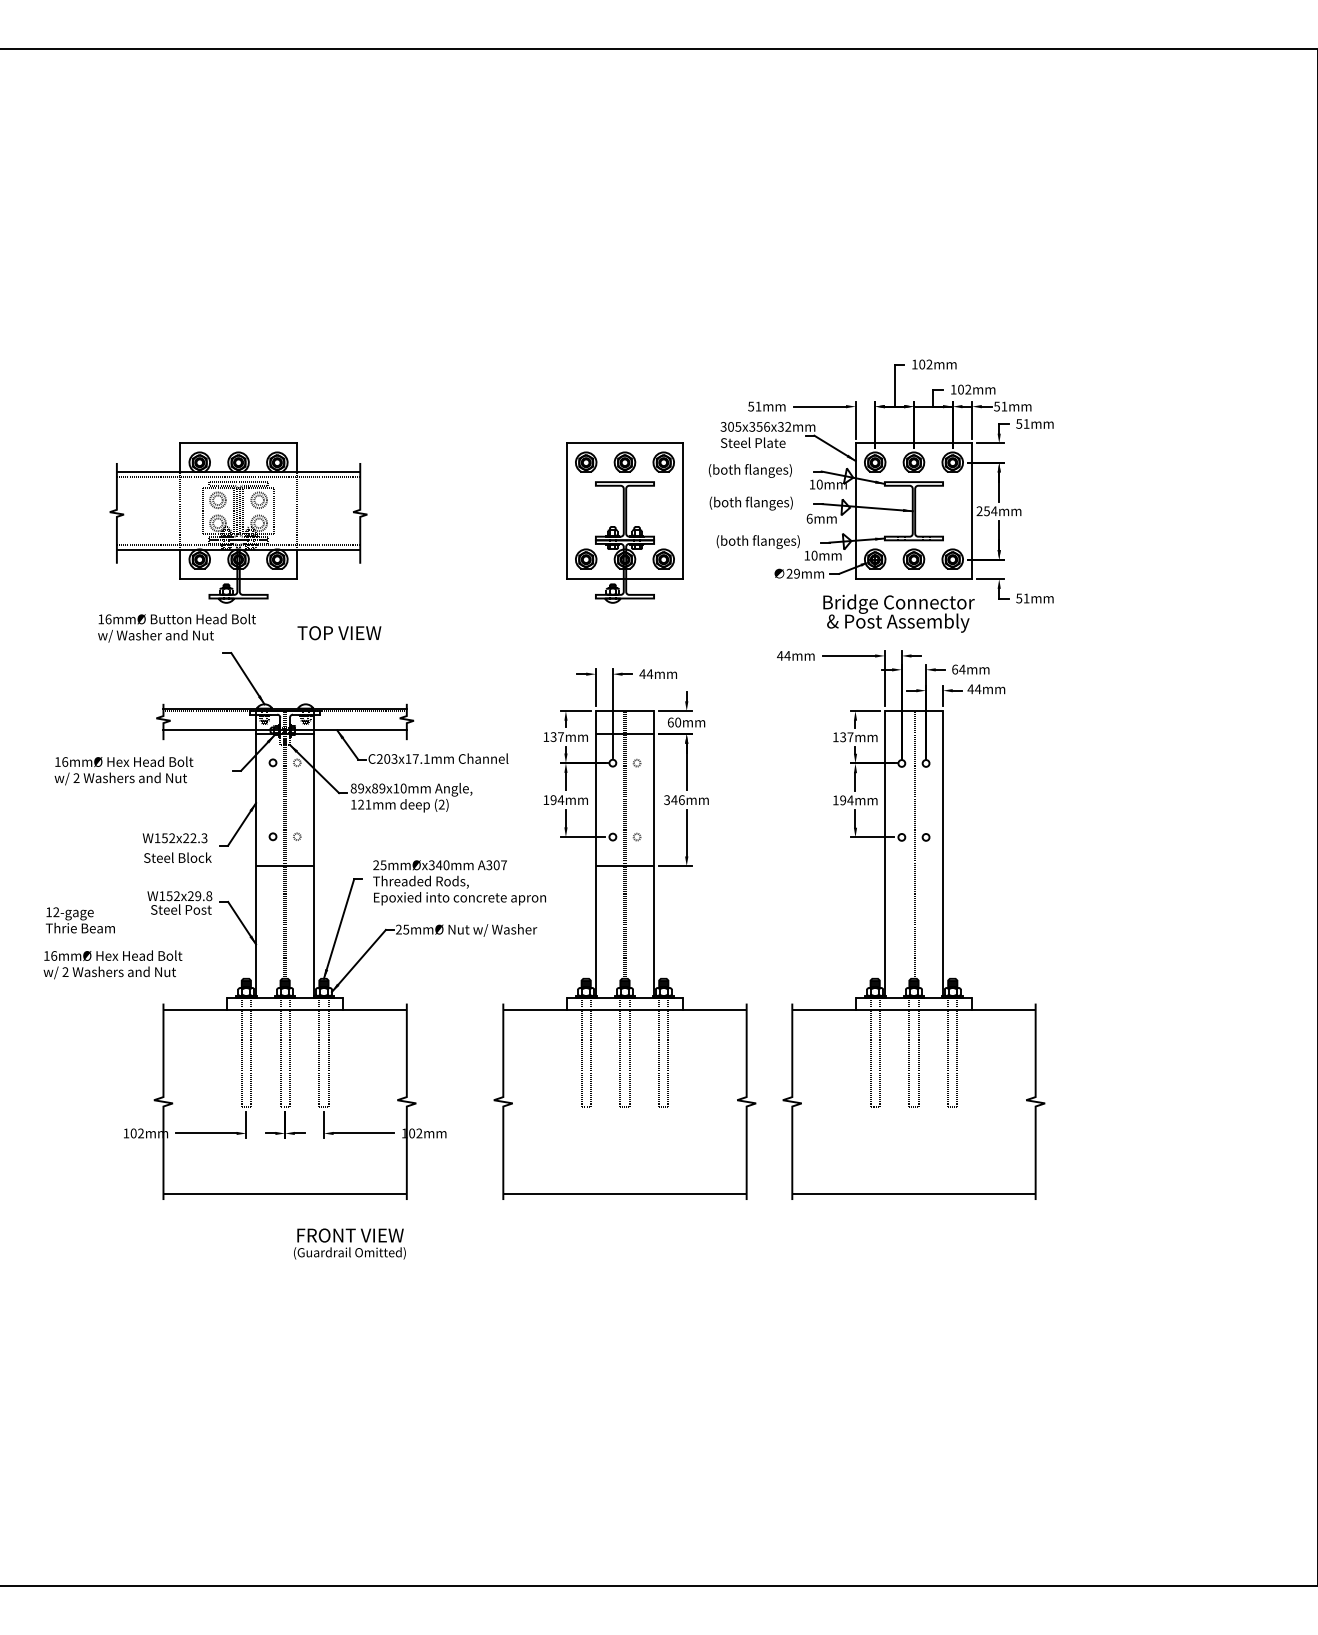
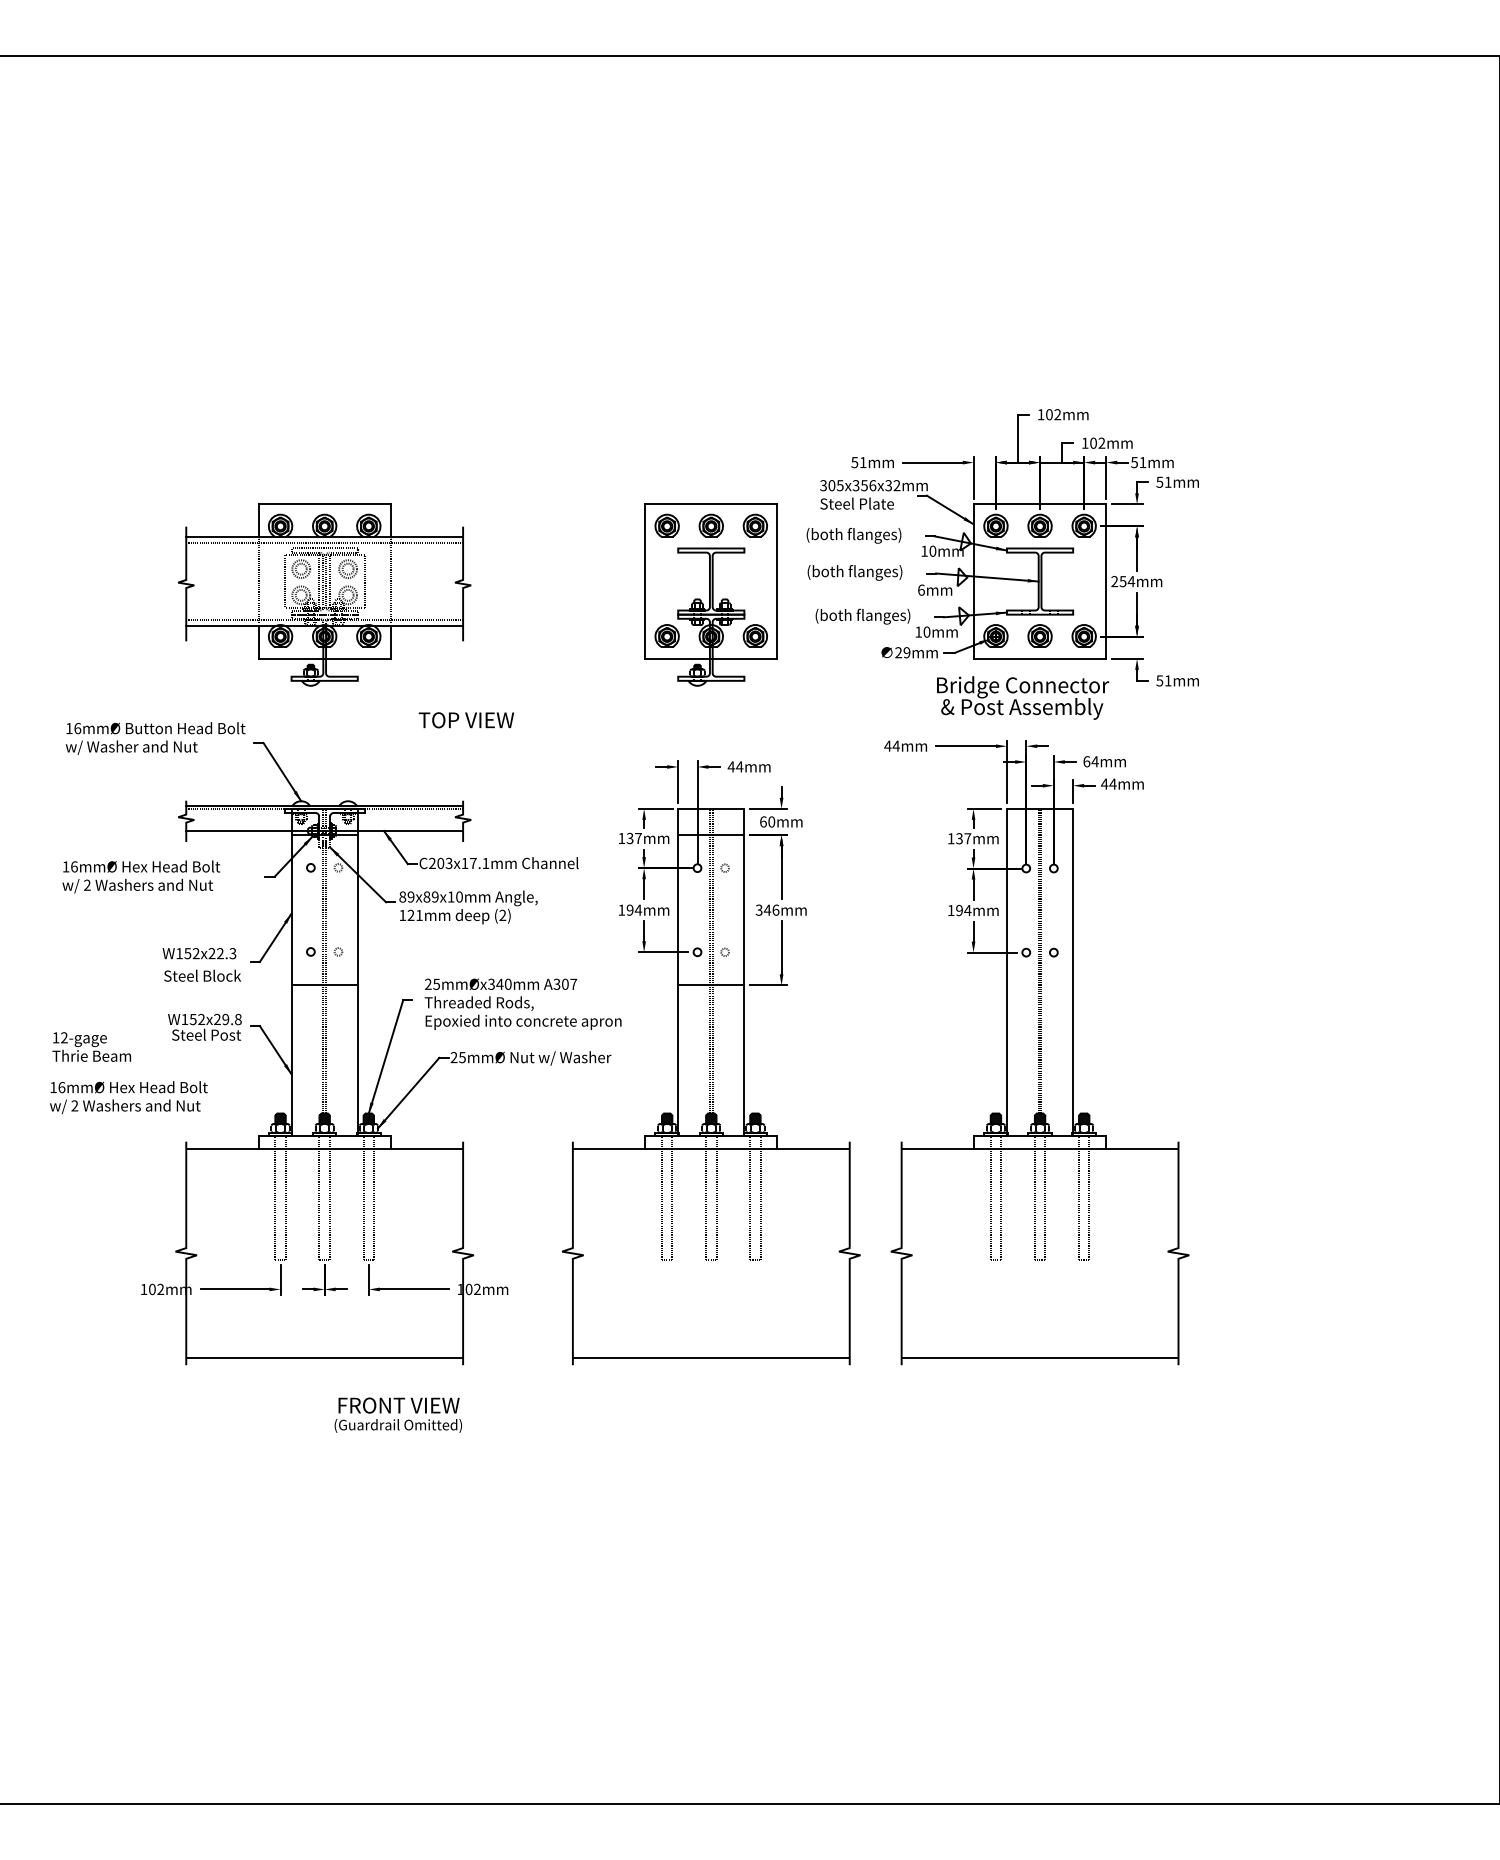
part: (238, 522) -> (324, 594), moved
text: (176, 628) -> (155, 738), moved
text: (338, 633) -> (465, 720), moved
line: (912, 844) -> (1038, 960), added

